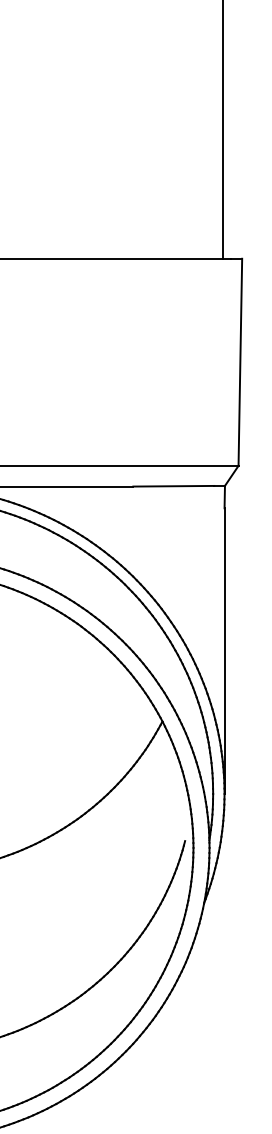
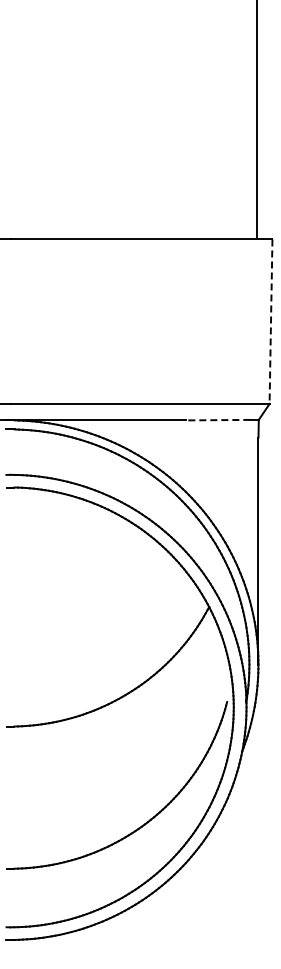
line: (240, 363) -> (271, 322), solid -> dashed
line: (172, 486) -> (217, 420), solid -> dashed

